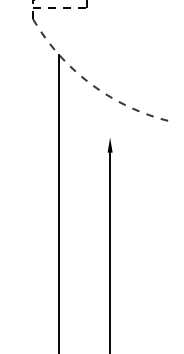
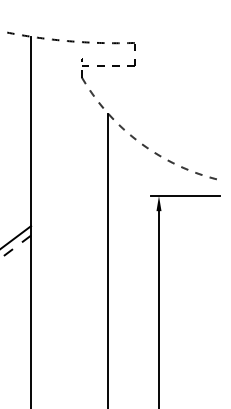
line: (136, 137) -> (185, 196), added

